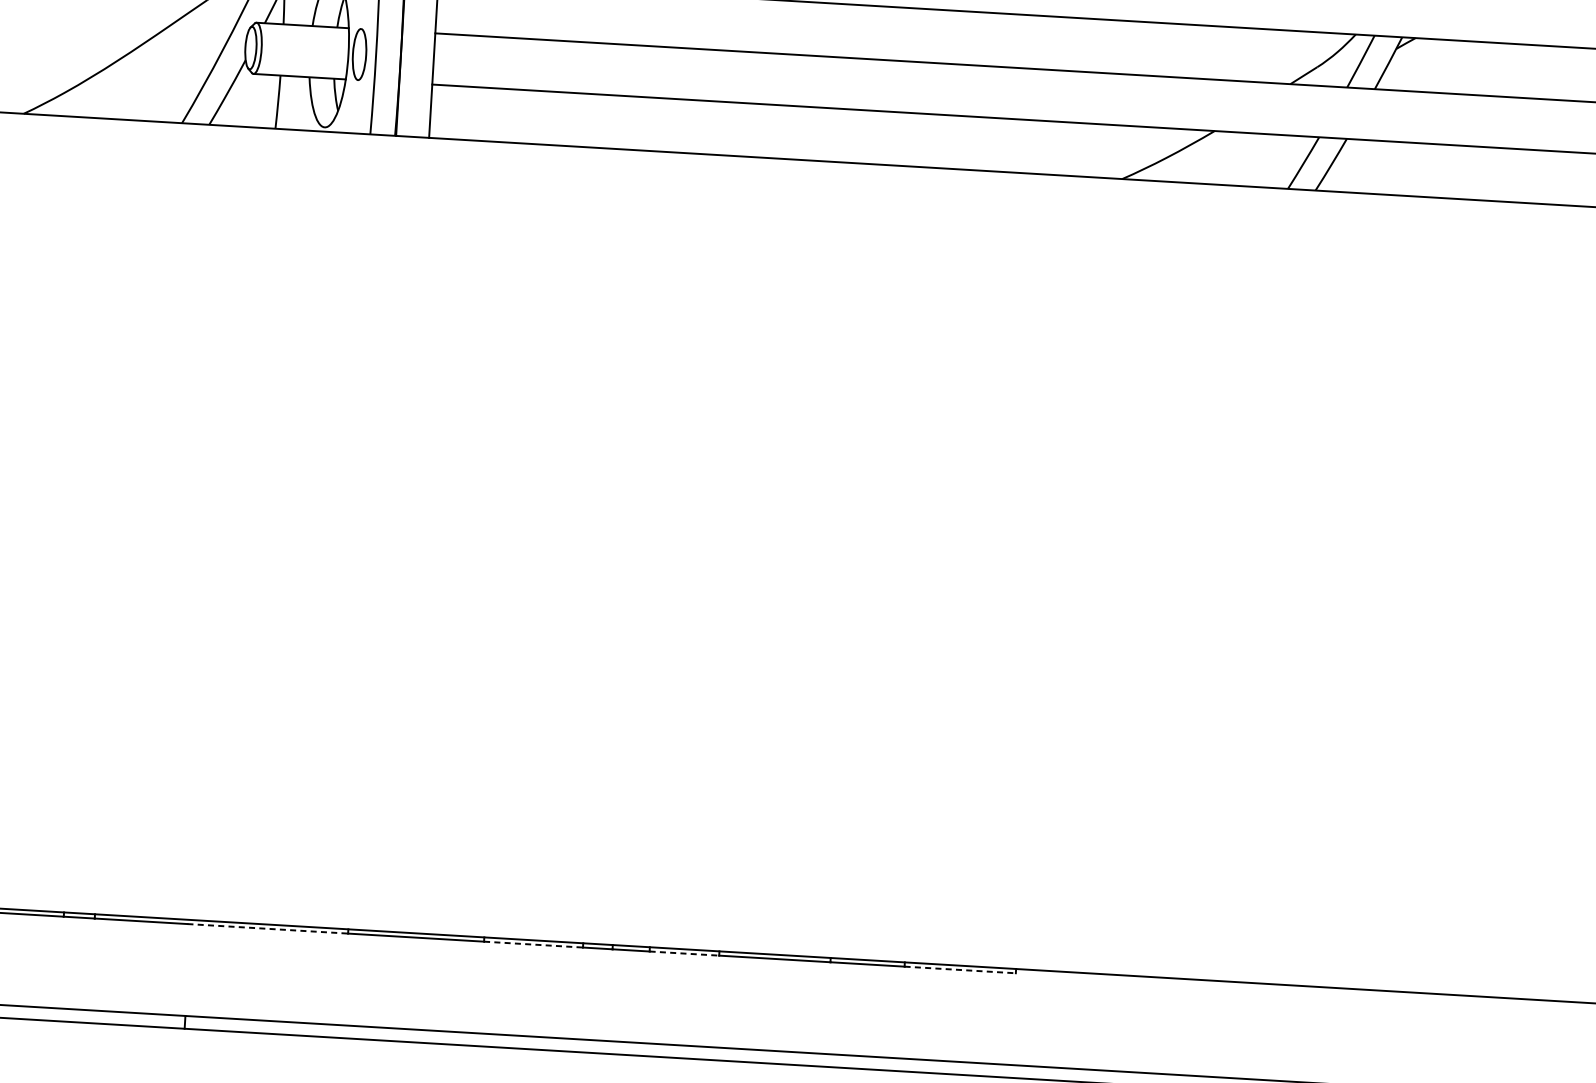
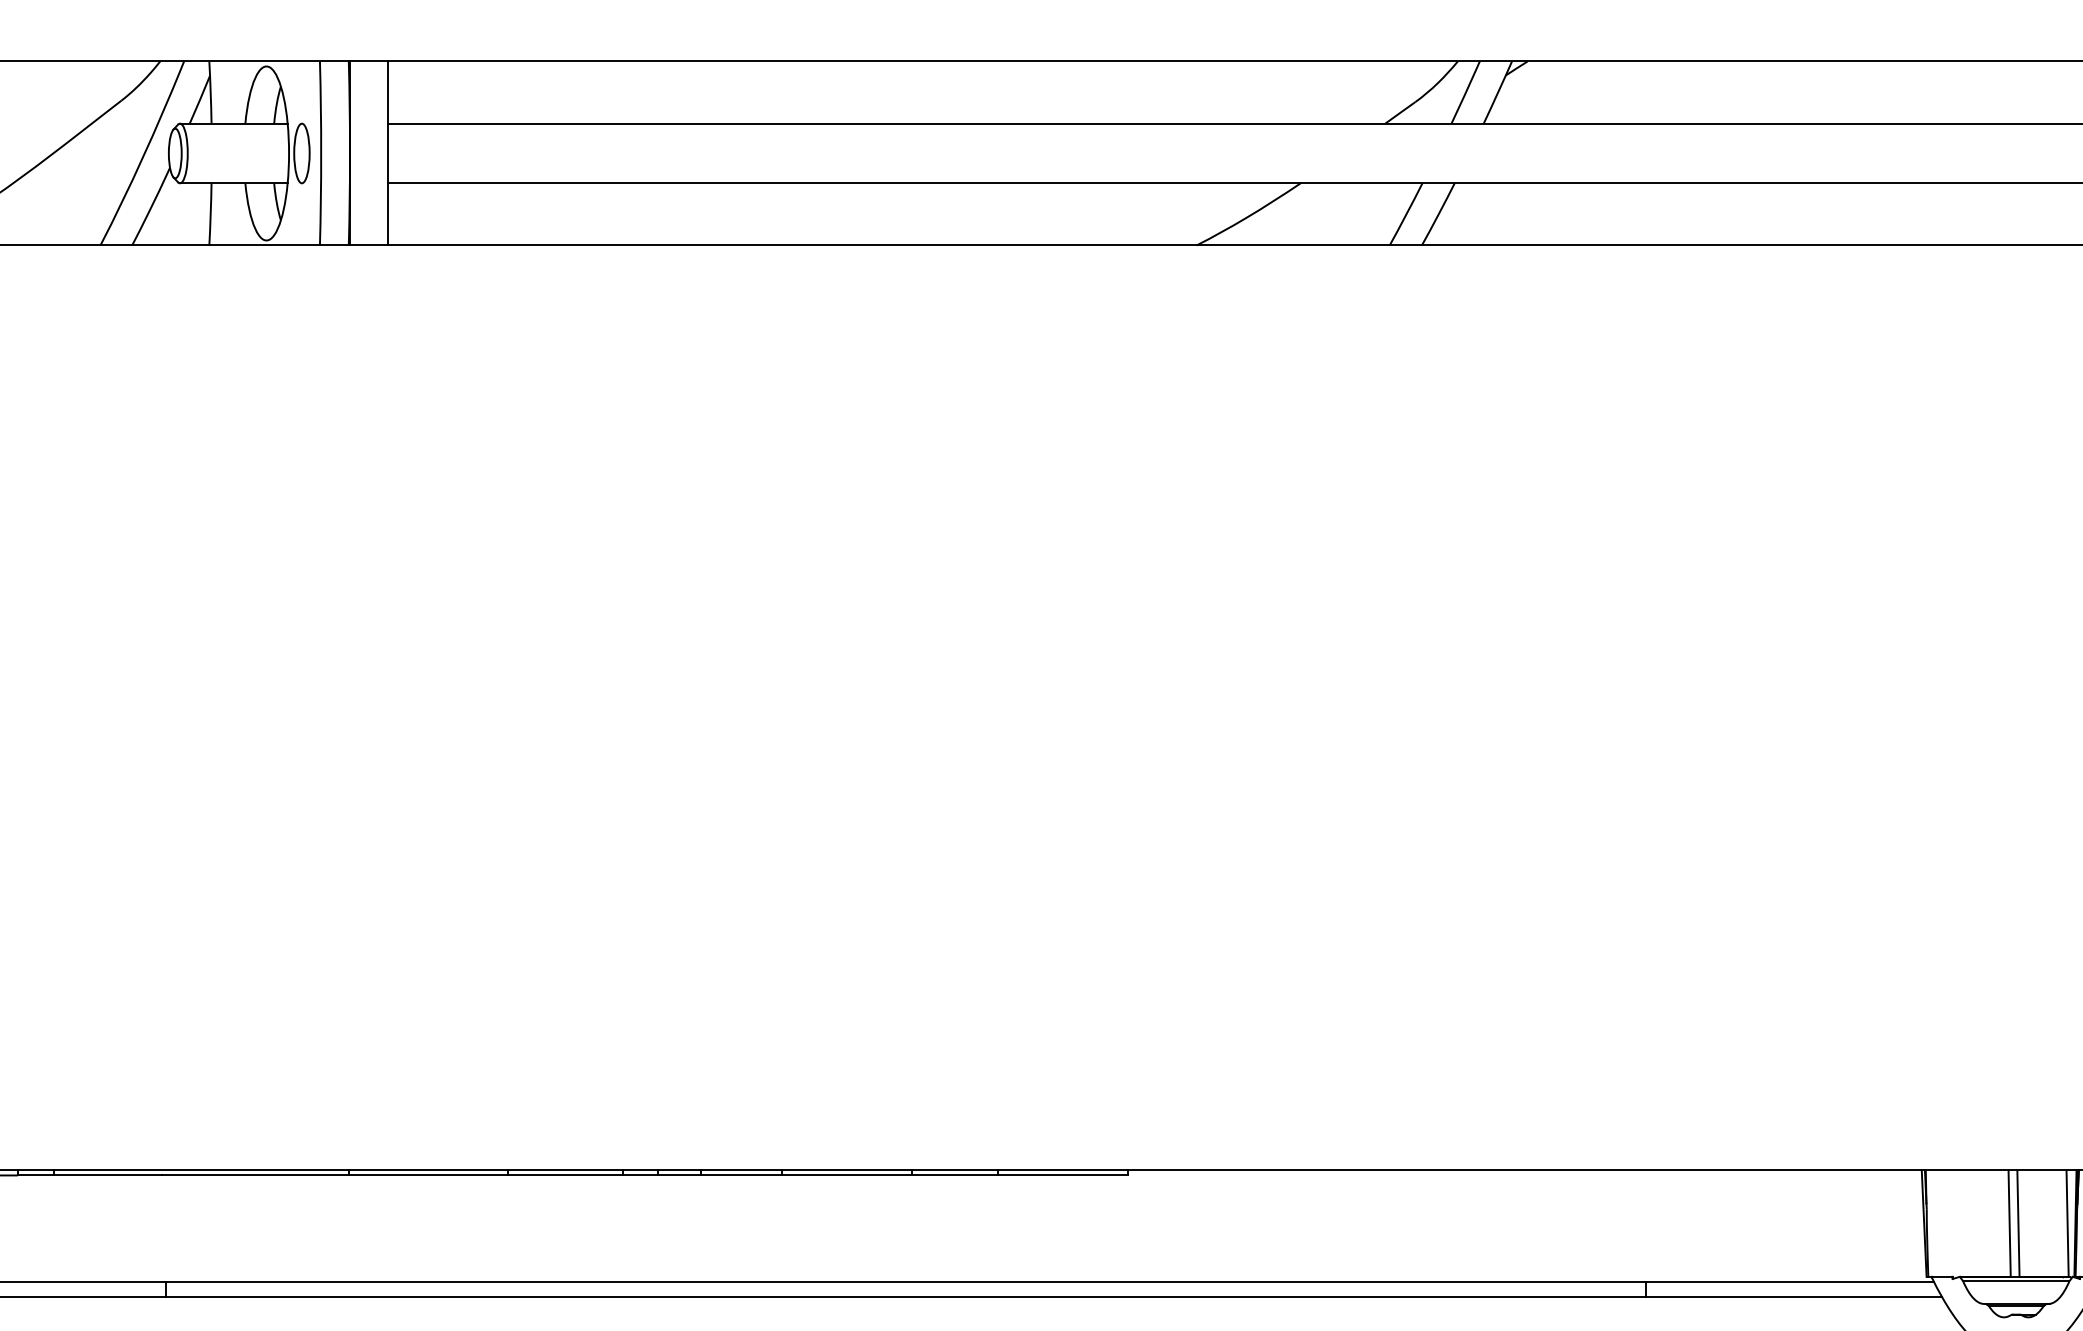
line: (267, 928) -> (255, 1175), dashed -> solid
line: (533, 944) -> (565, 1175), dashed -> solid
line: (684, 953) -> (741, 1175), dashed -> solid
line: (959, 969) -> (1062, 1175), dashed -> solid

